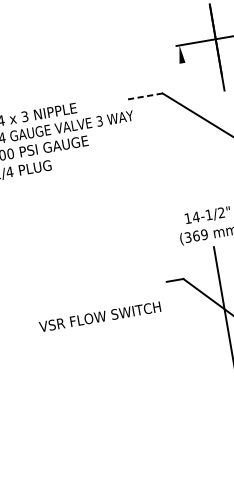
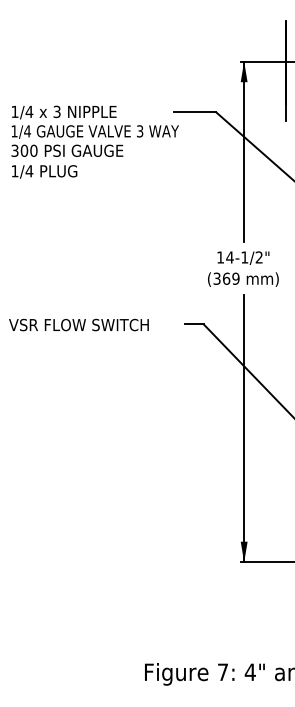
line: (144, 96) -> (194, 112), dashed -> solid
line: (193, 123) -> (244, 151), added
text: (99, 316) -> (78, 324), moved

